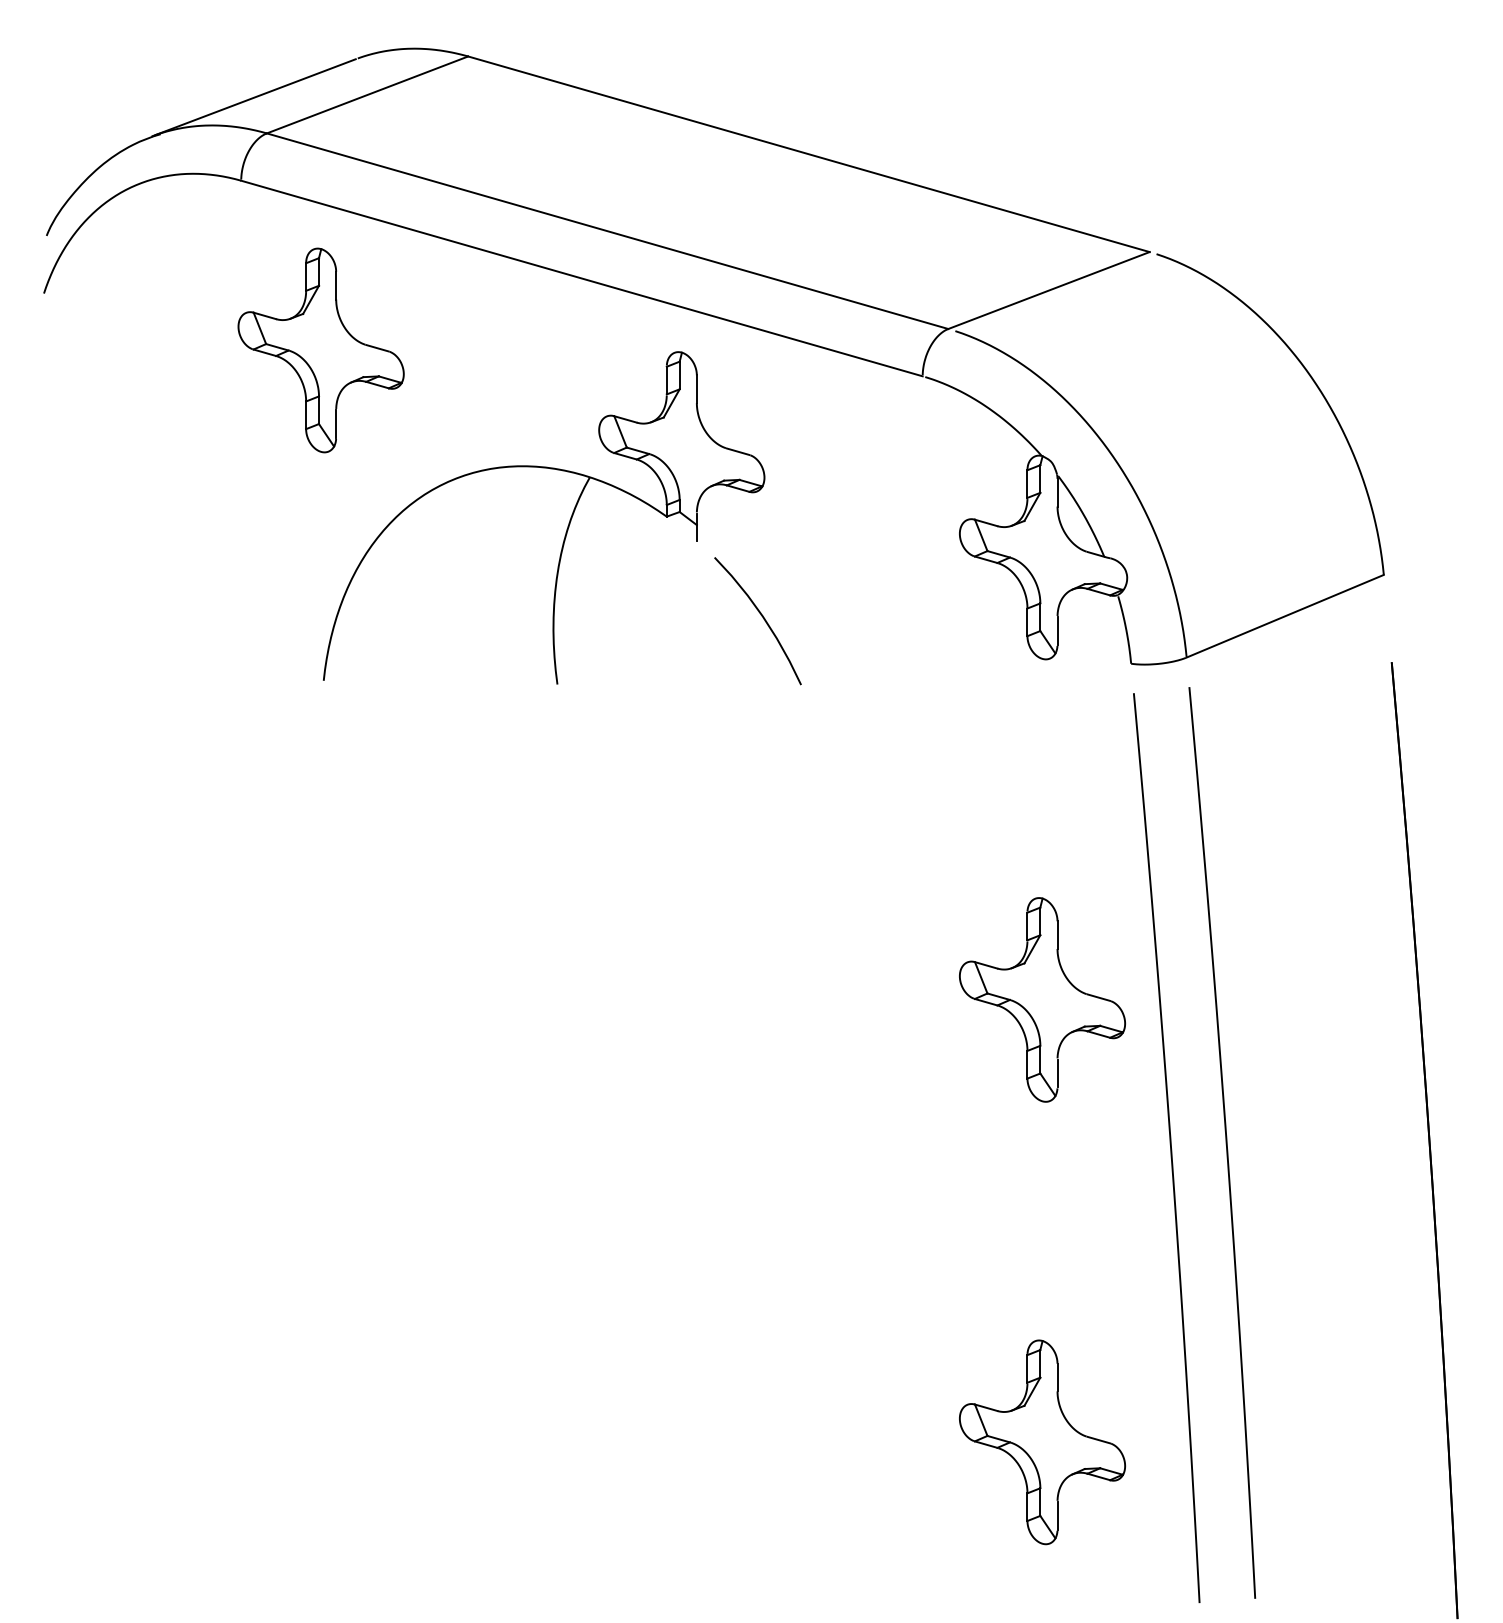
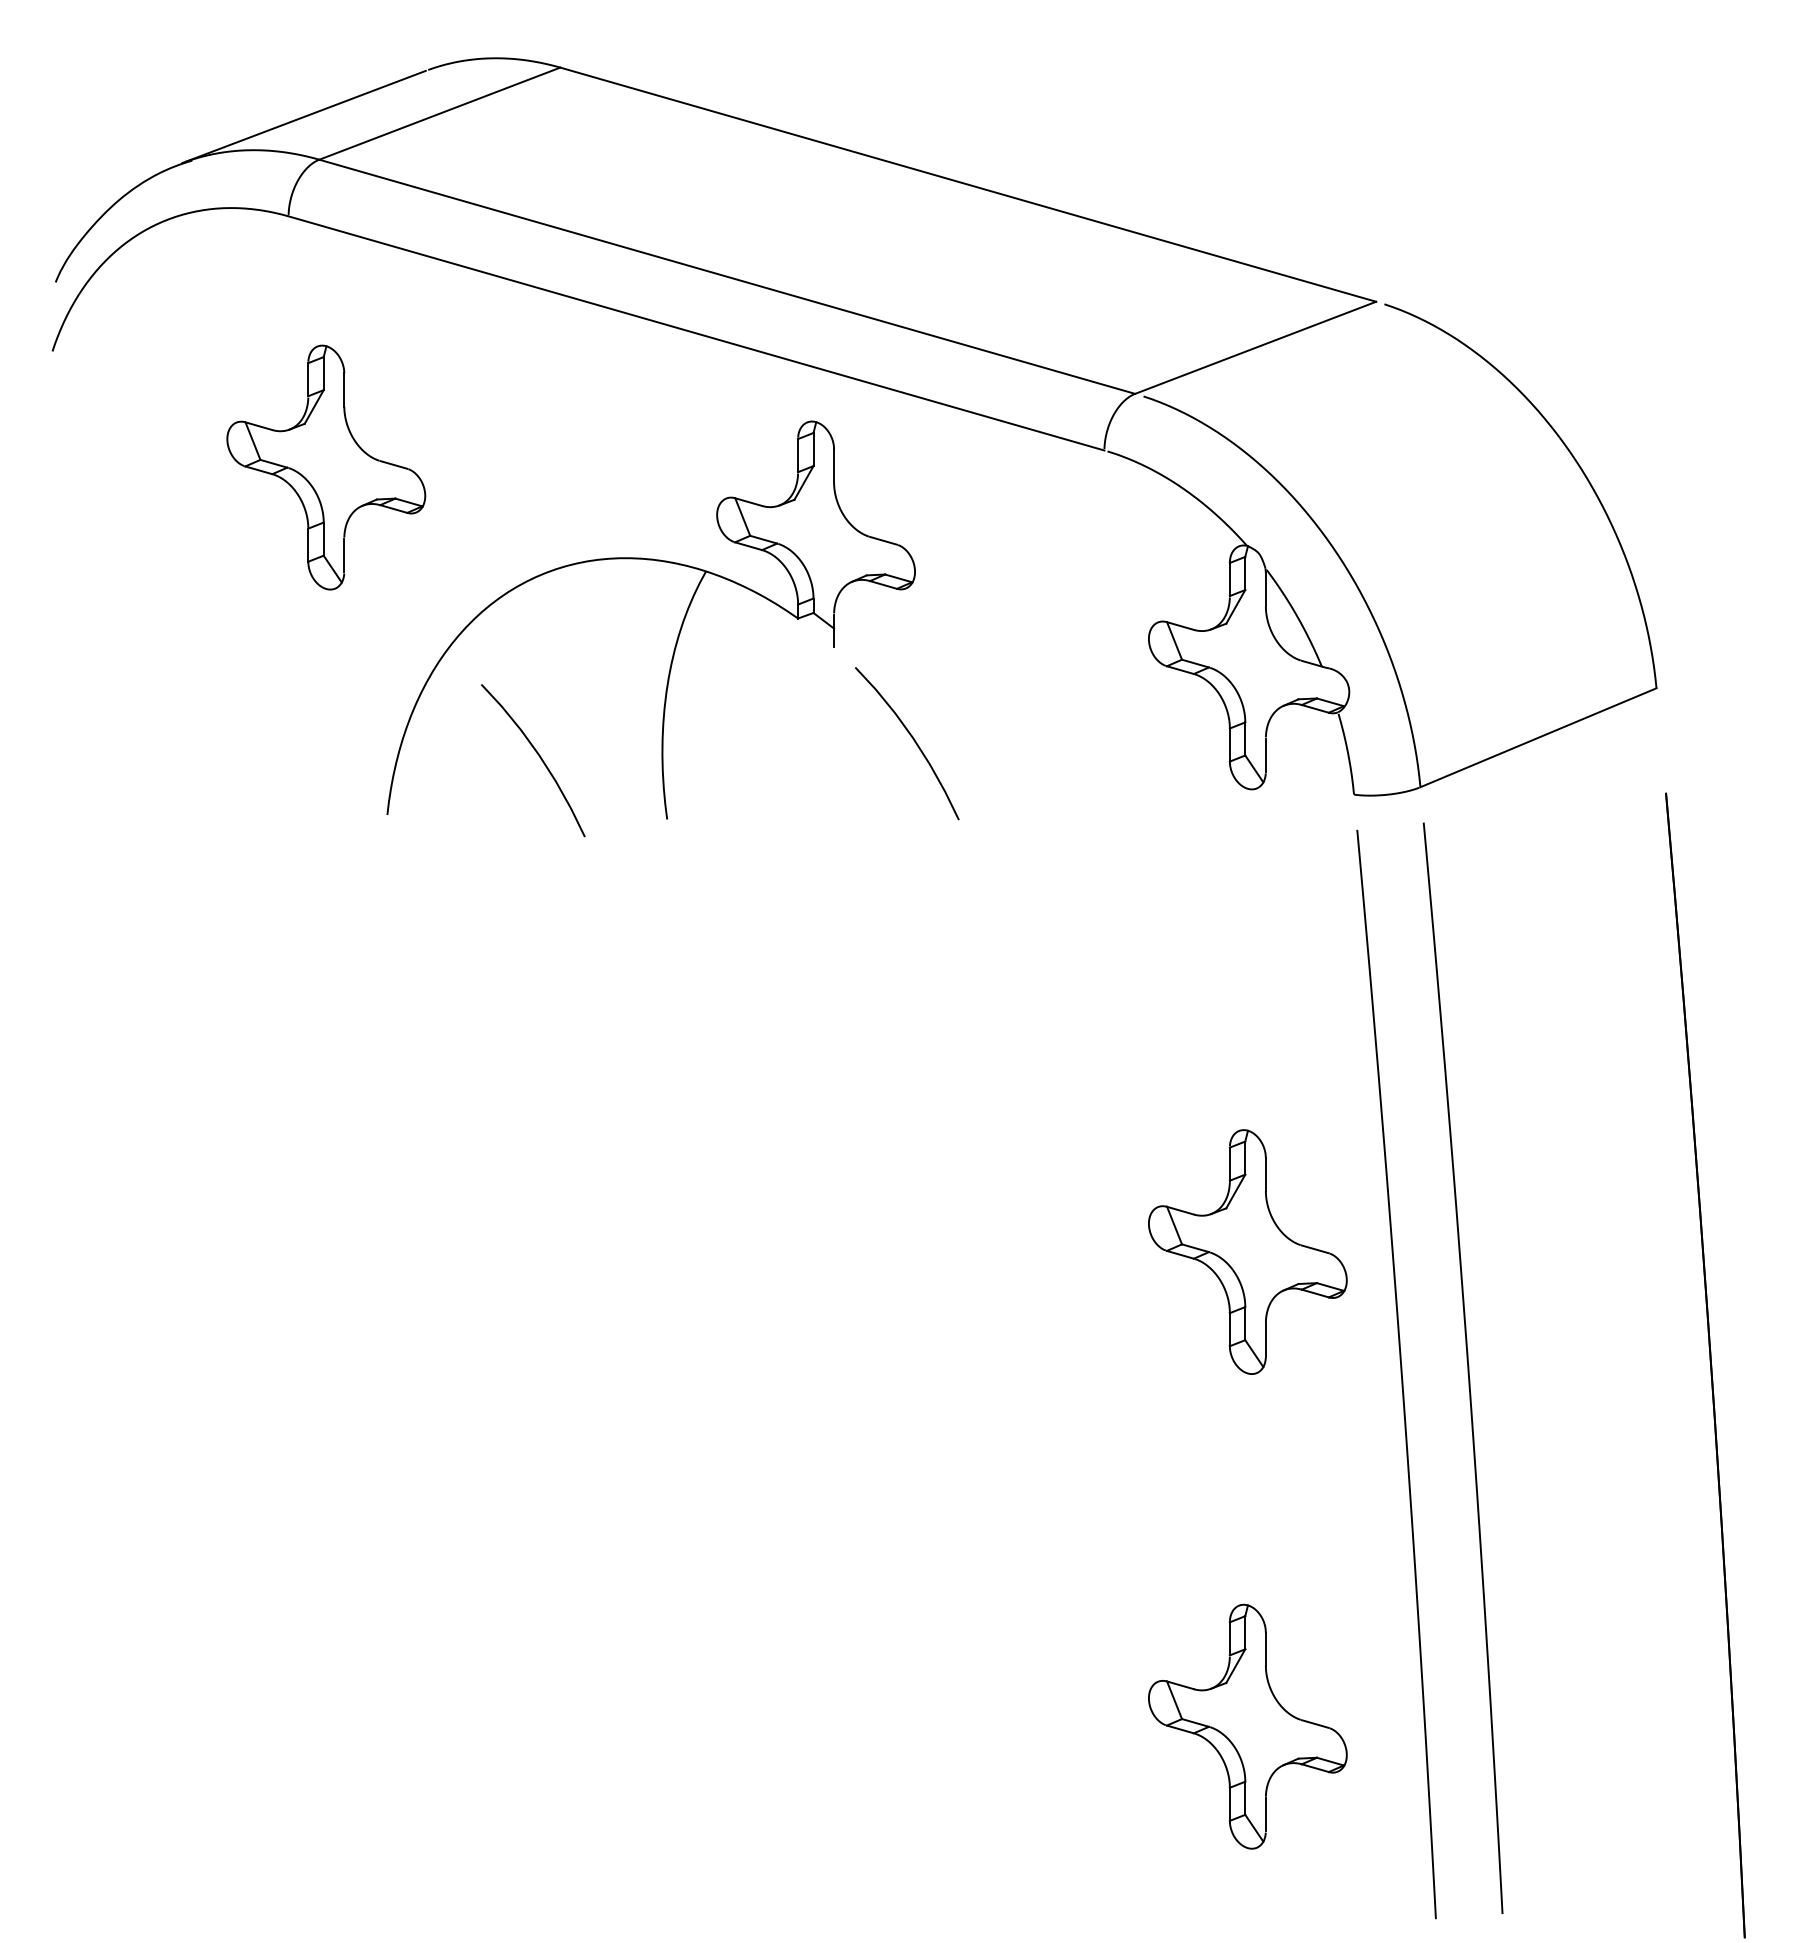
part: (321, 350) -> (326, 467), moved
curve: (449, 631) -> (538, 756), added
part: (1042, 999) -> (1247, 1251), moved

